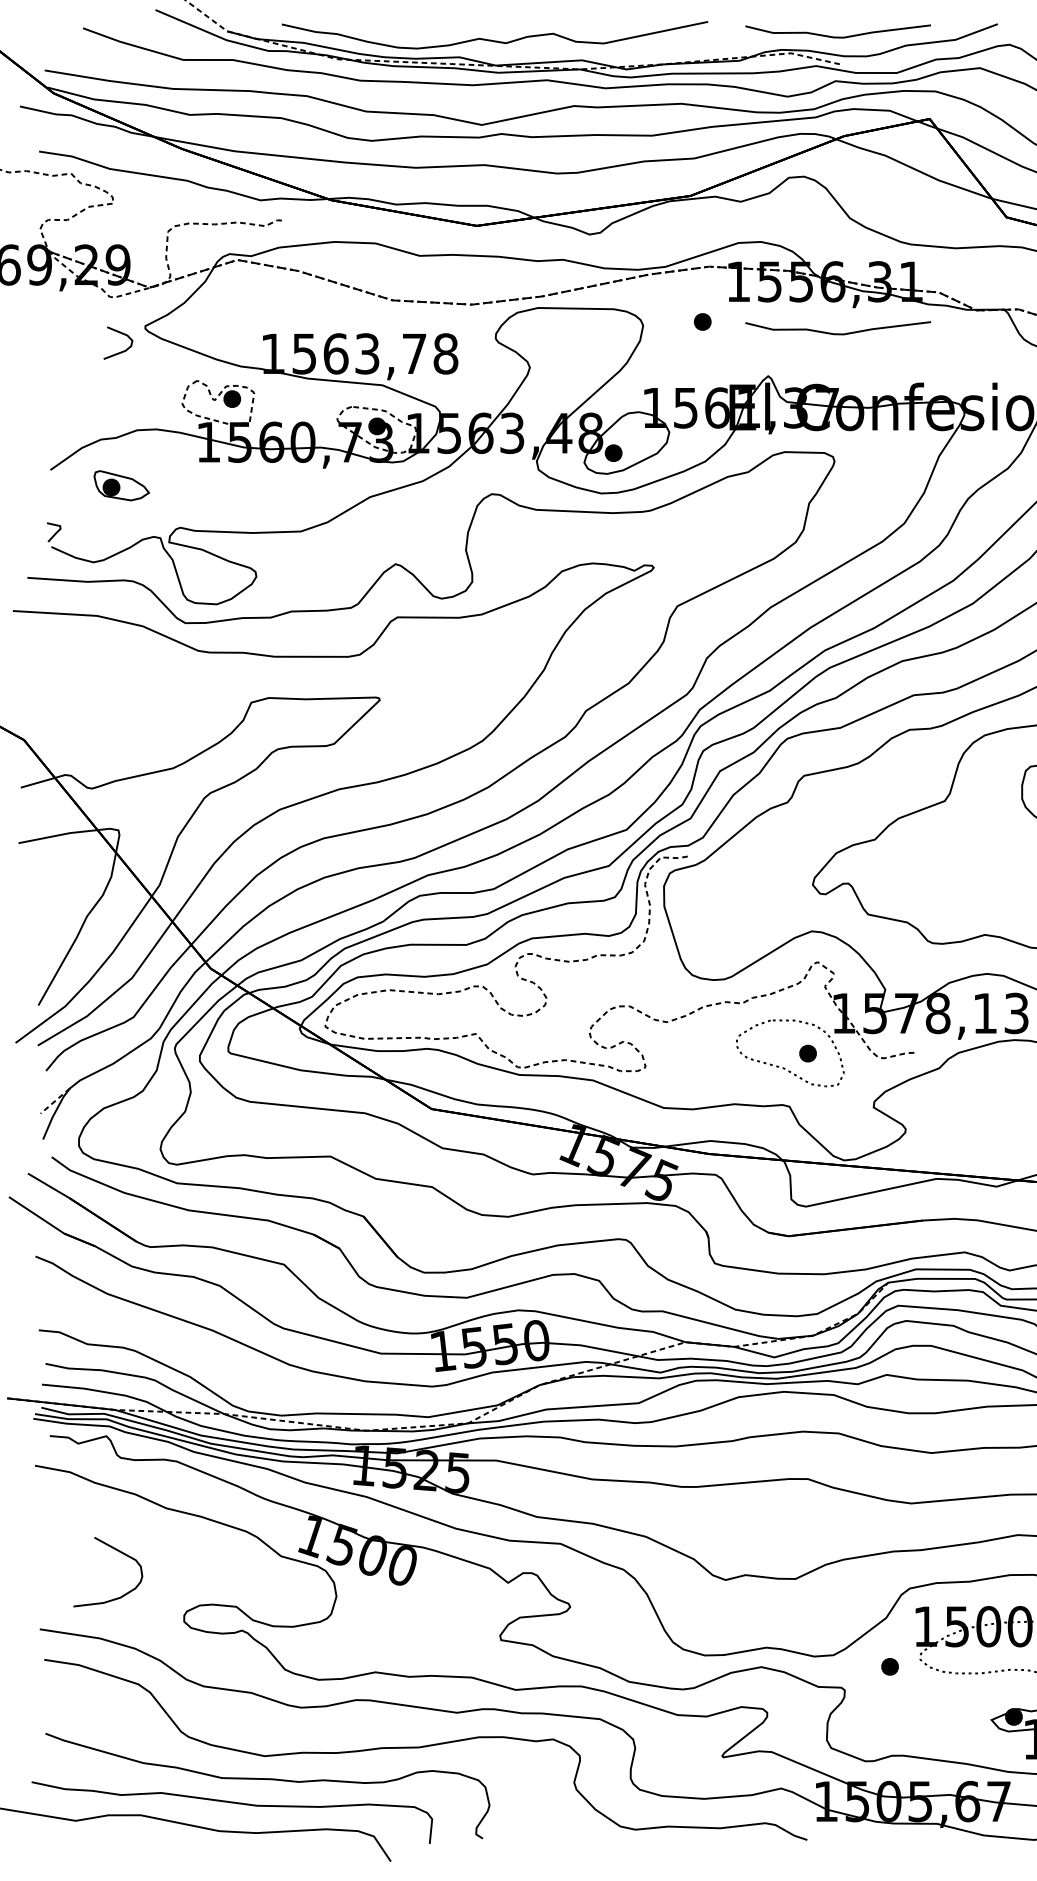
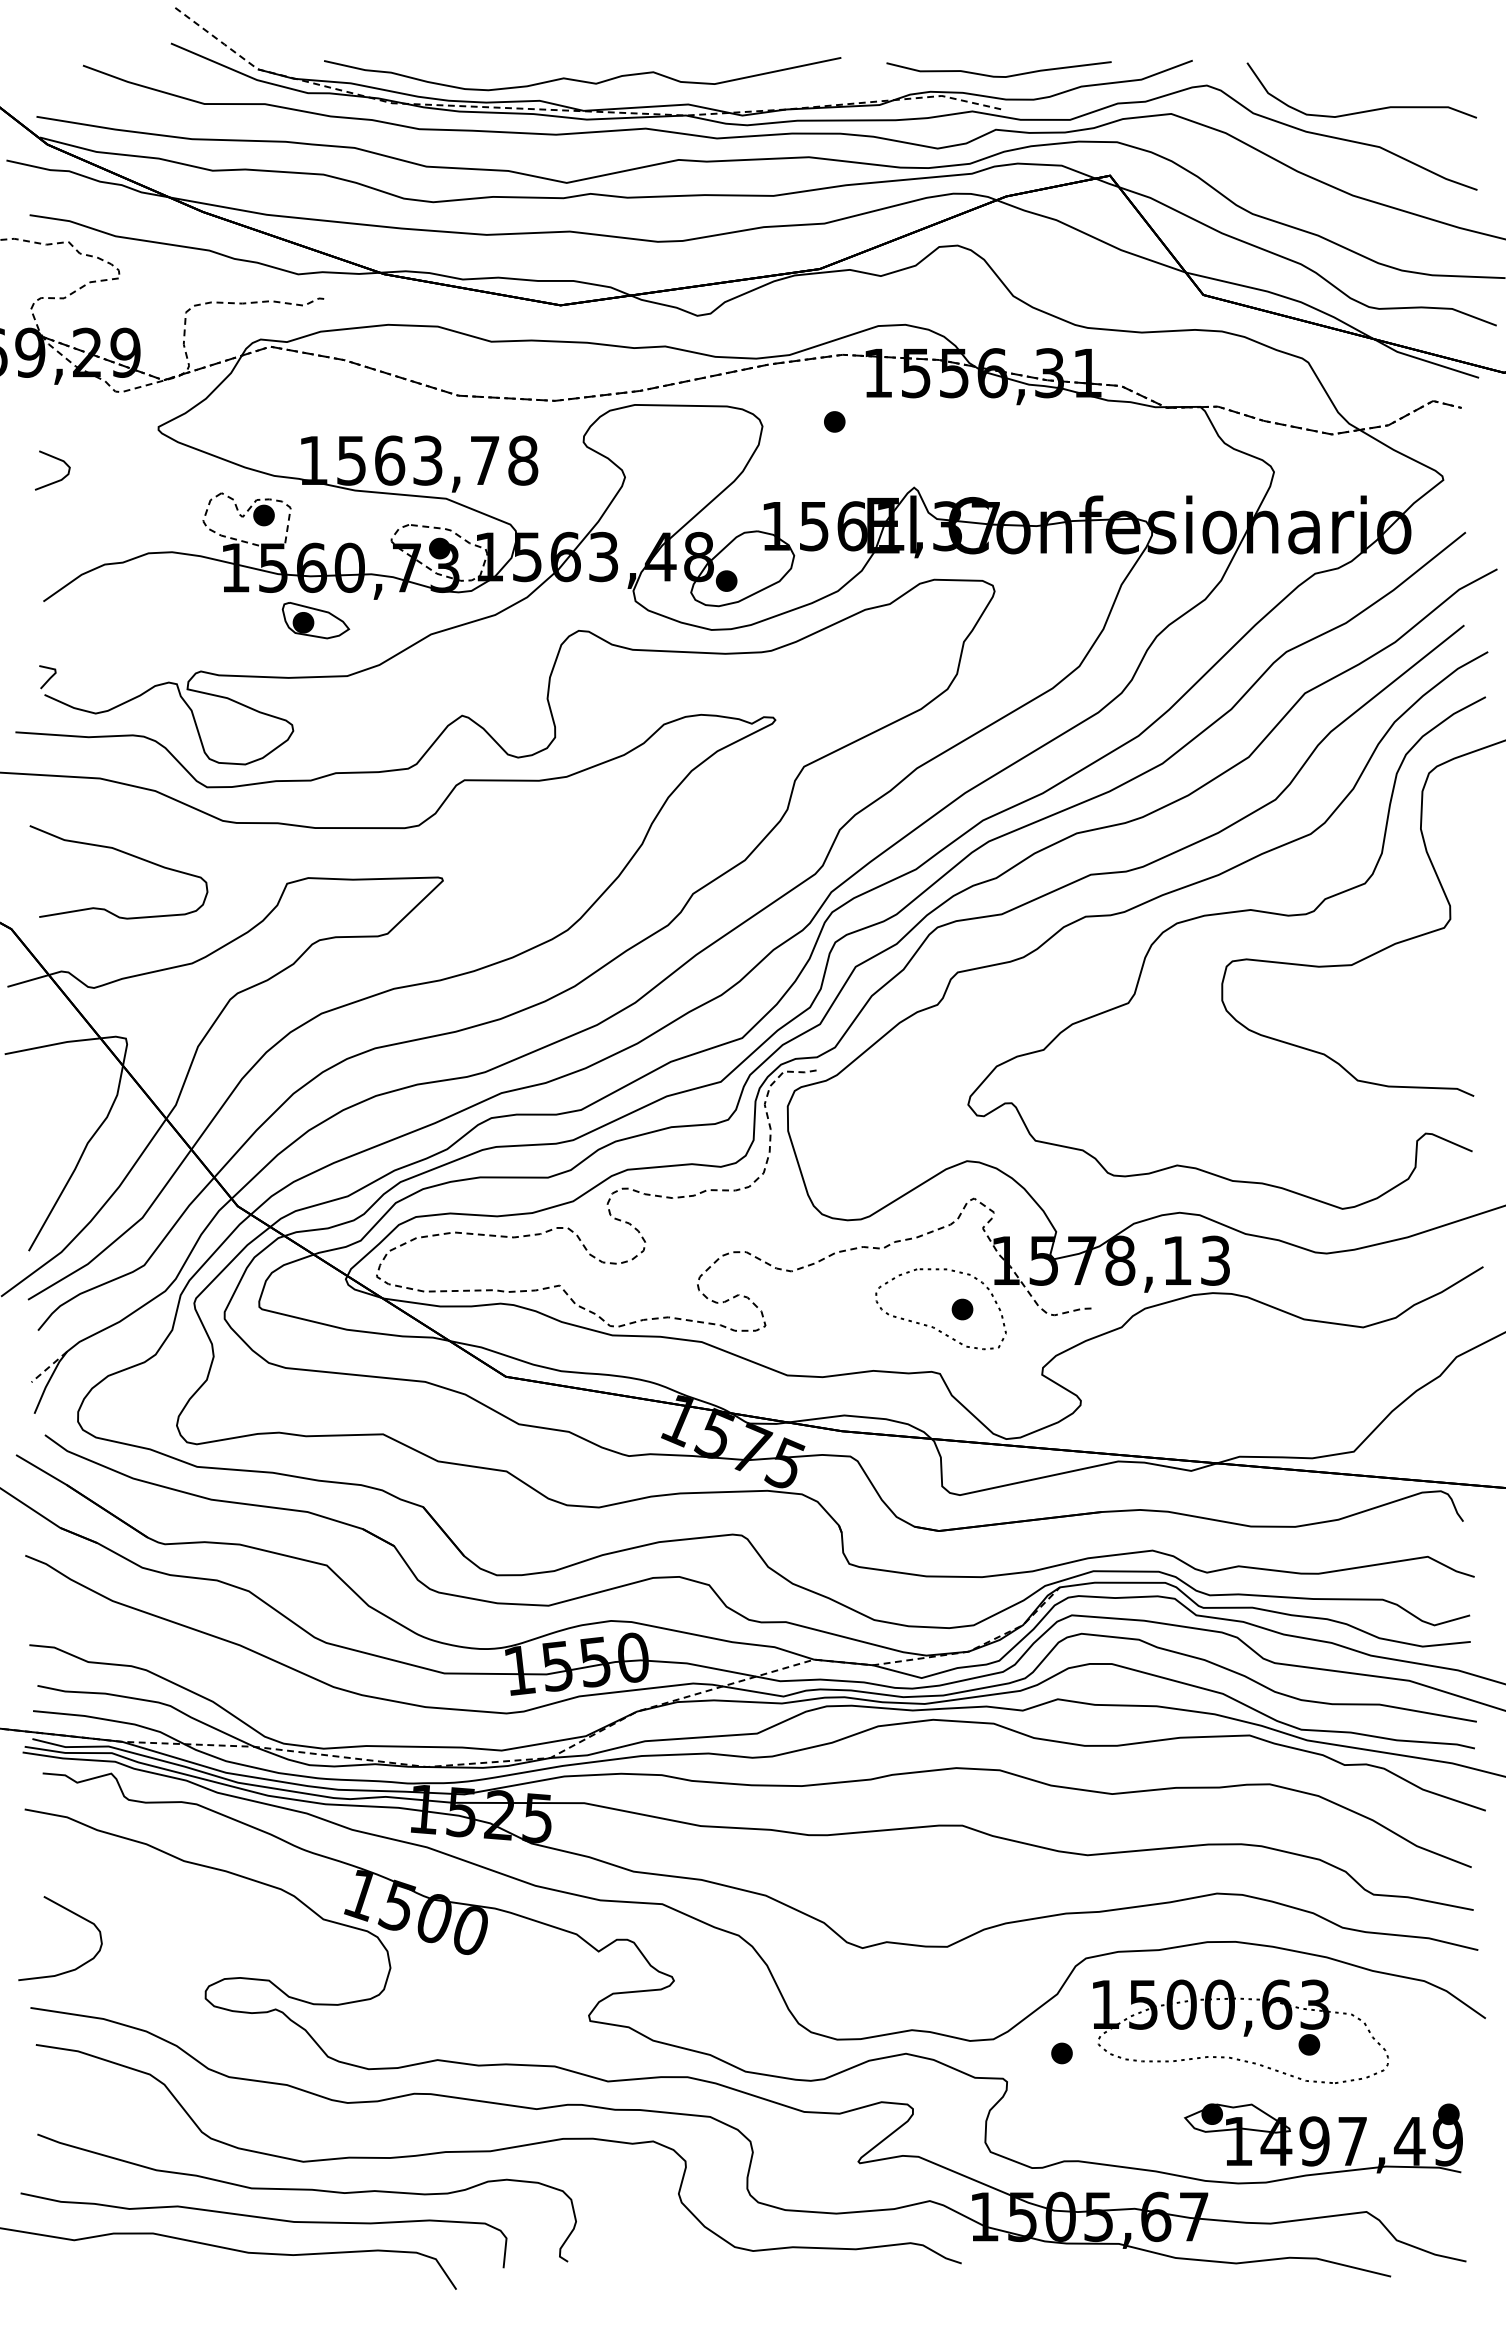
curve: (836, 333) -> (997, 435), removed
curve: (121, 351) -> (56, 480), moved
part: (121, 485) -> (315, 620), moved
curve: (116, 677) -> (123, 853), added
curve: (118, 1551) -> (72, 1913), moved

